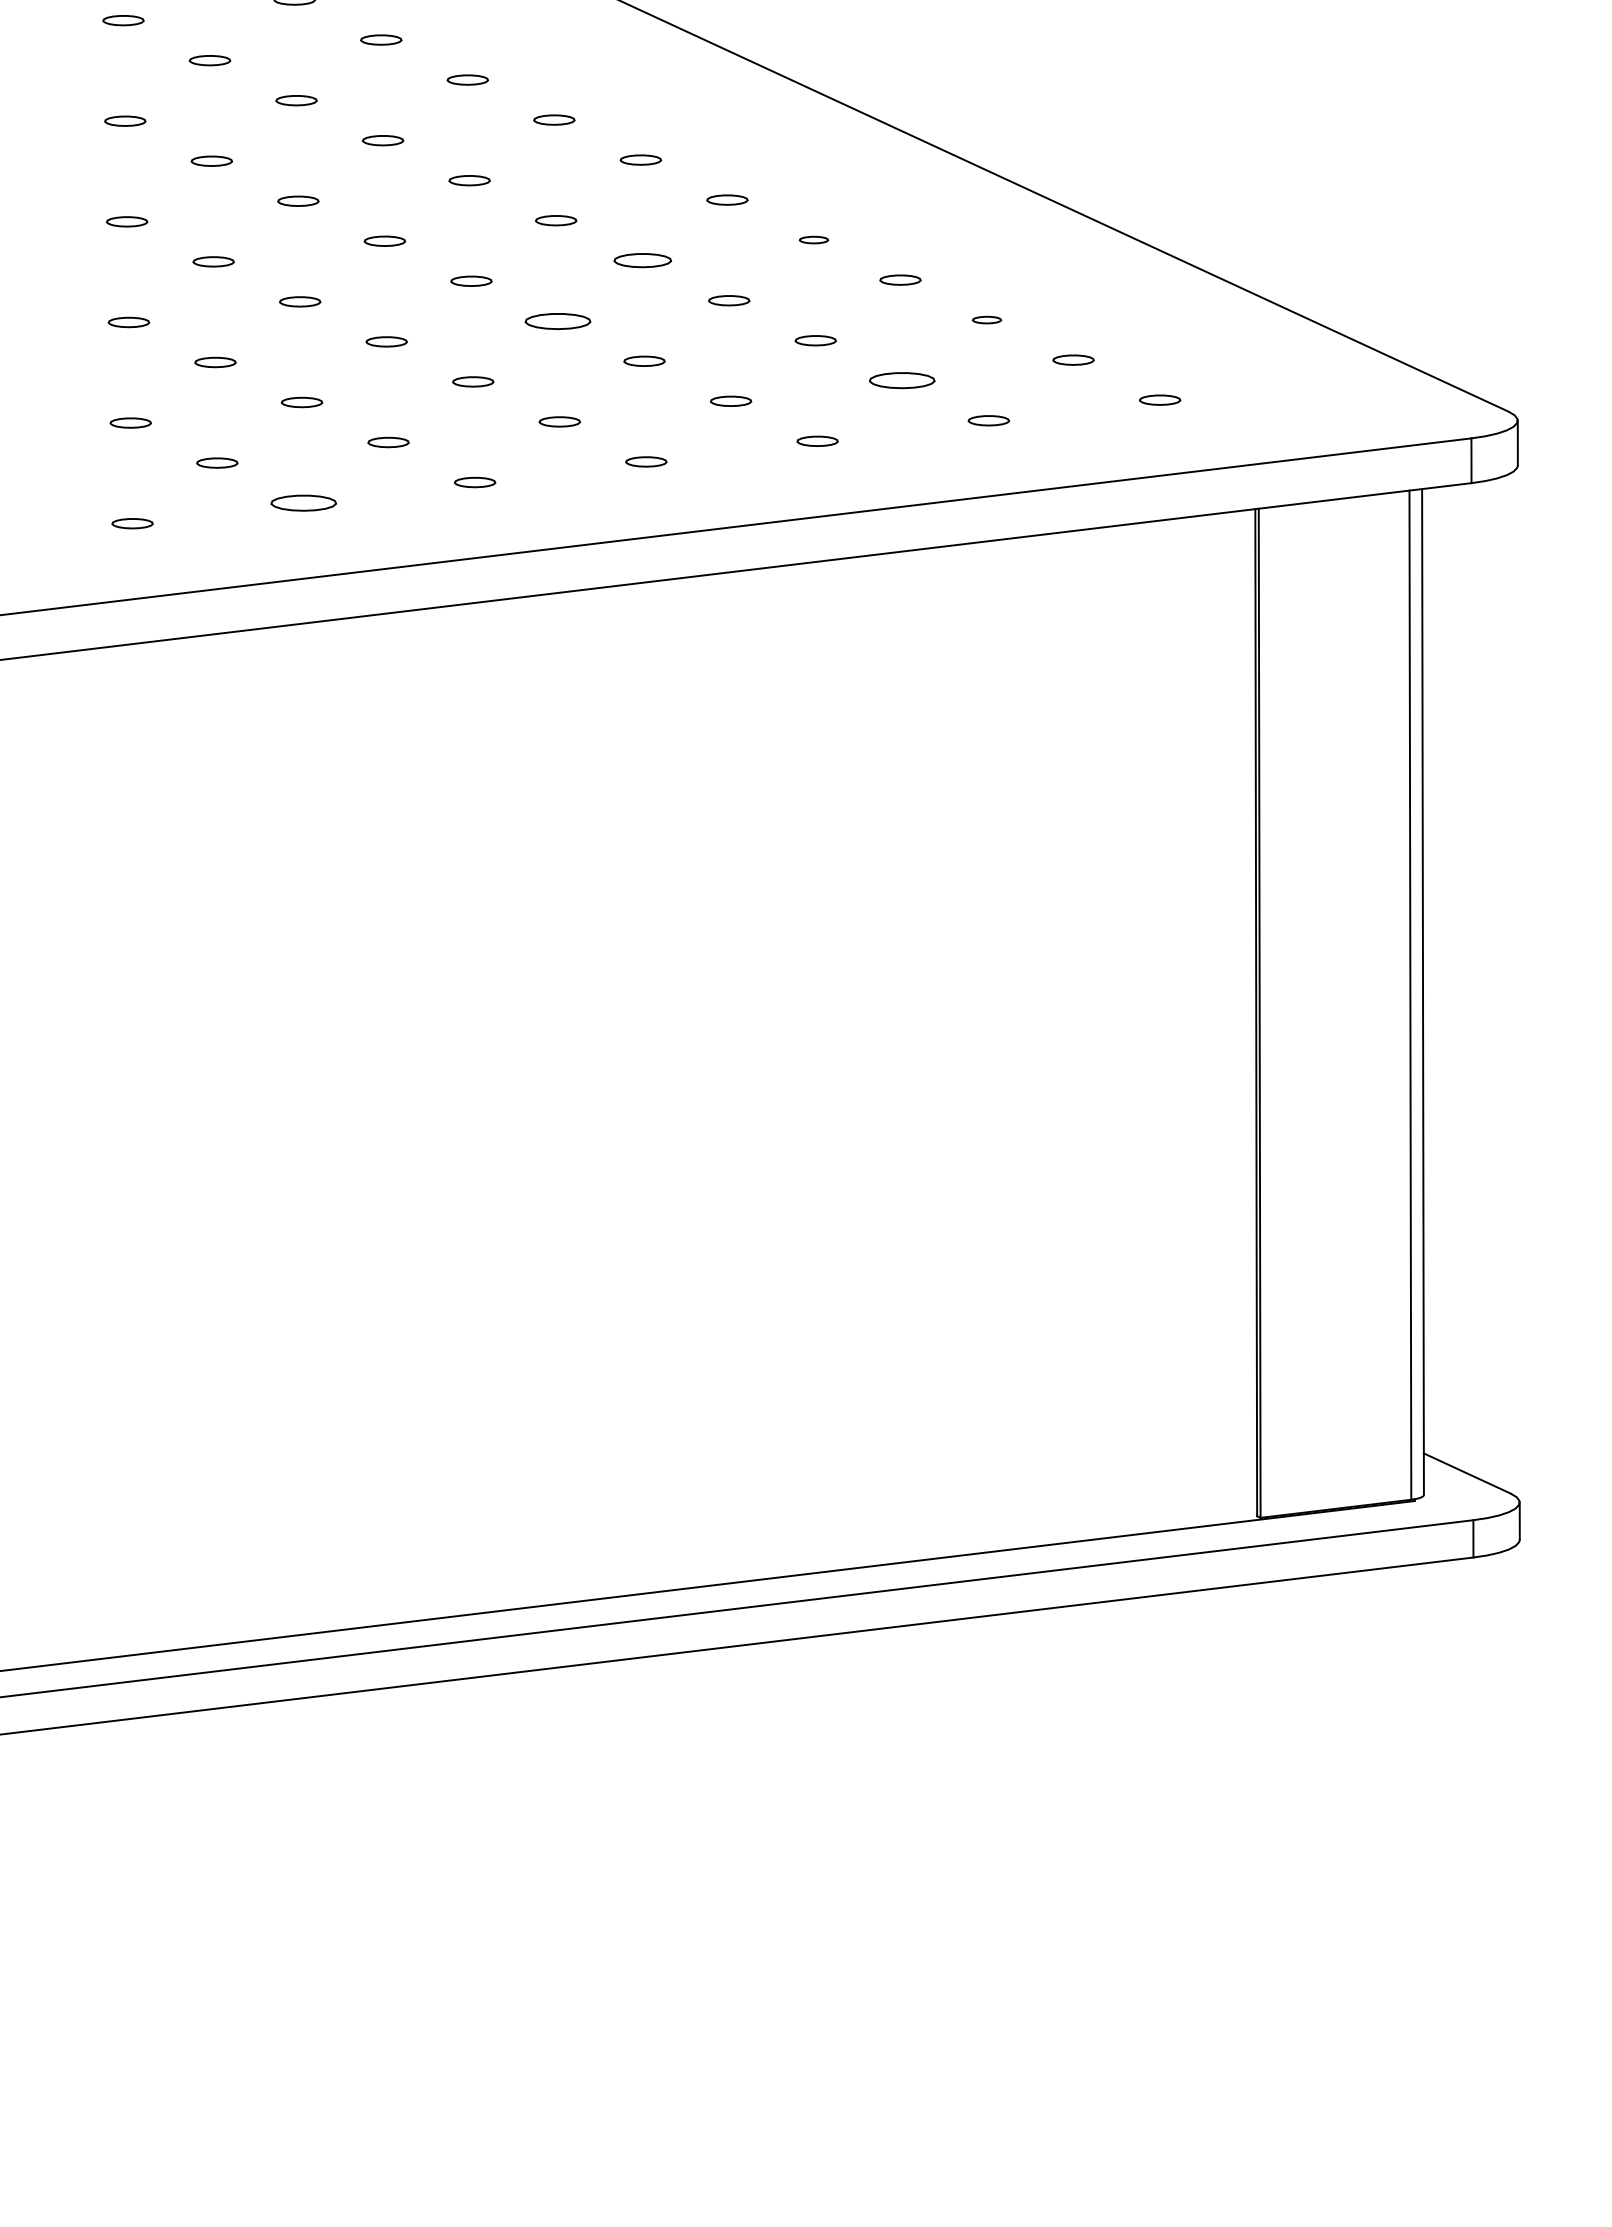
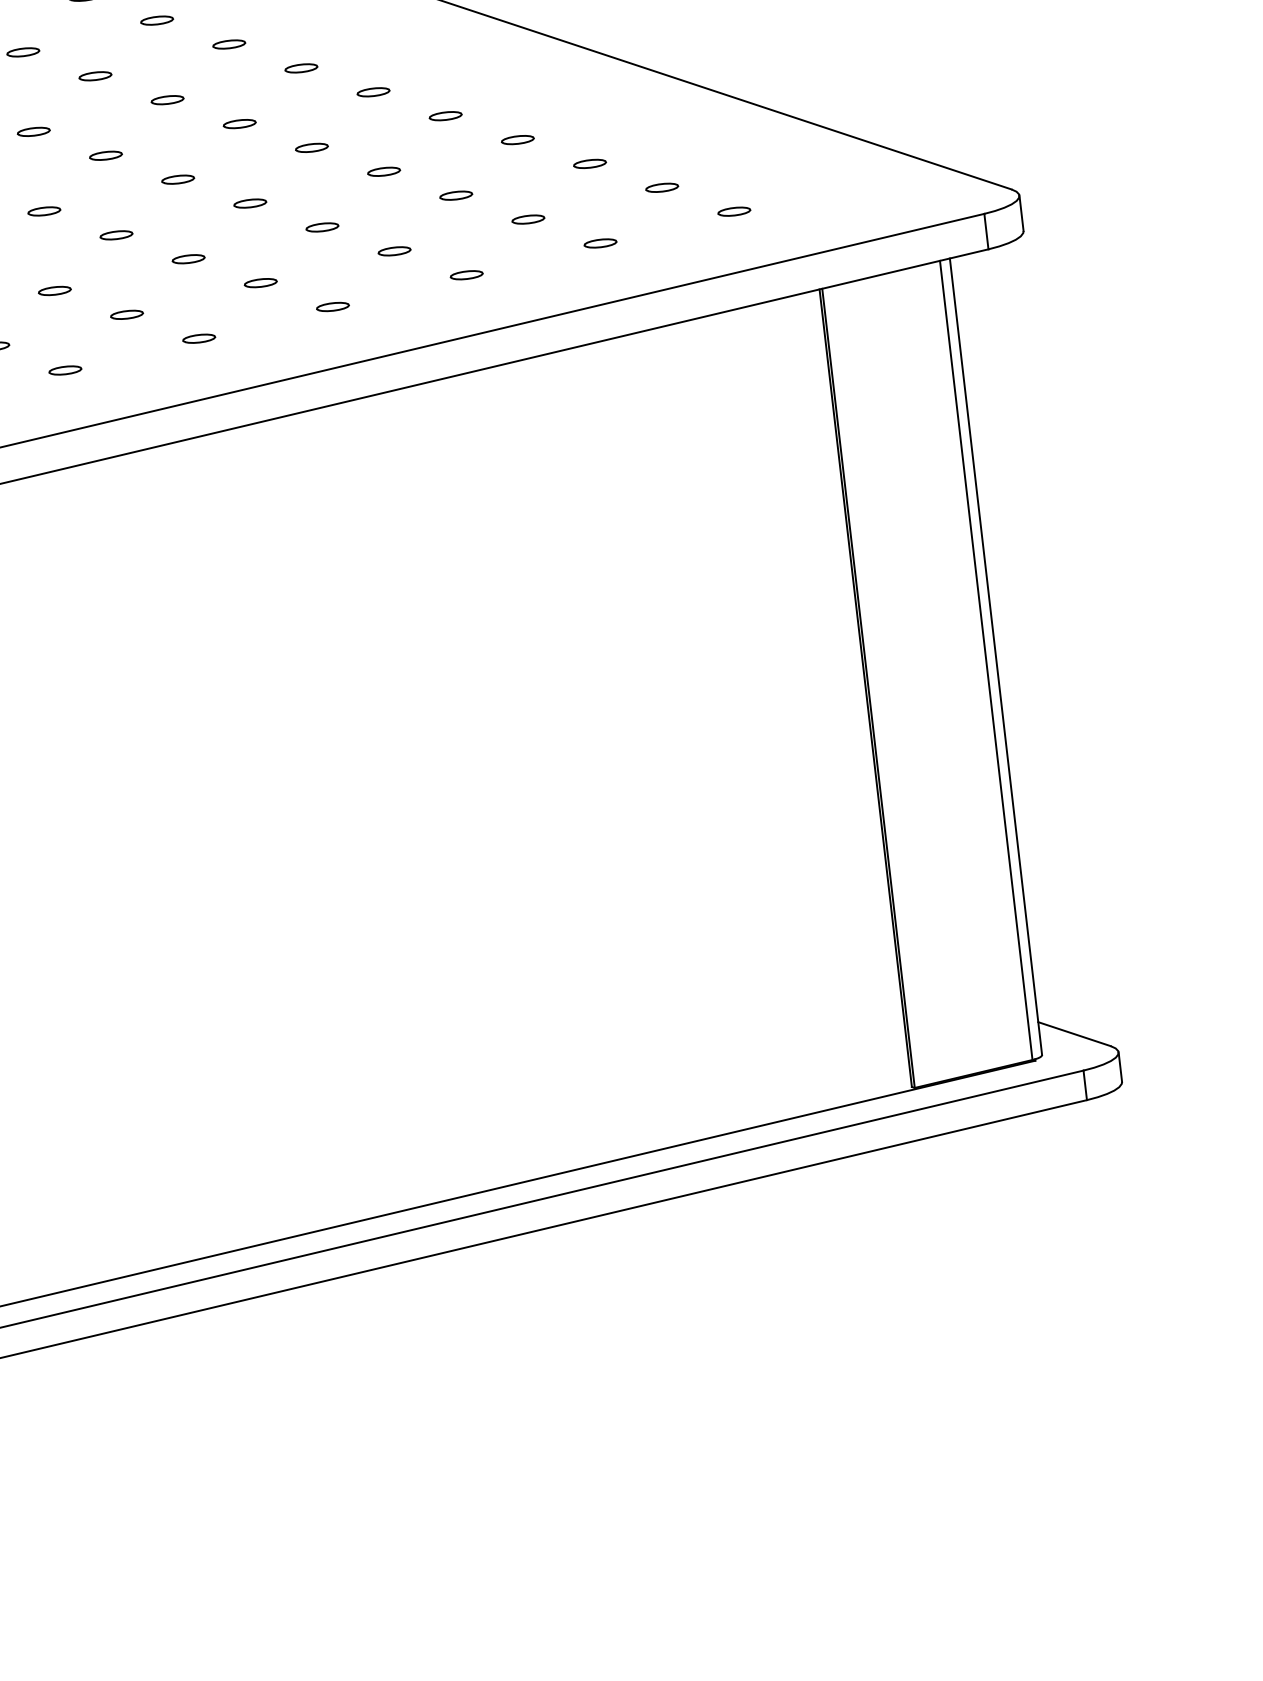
part: (813, 239) -> (445, 115), size x1.43
part: (642, 260) -> (311, 147), size x0.71
part: (986, 319) -> (589, 163), size x1.43
part: (557, 320) -> (249, 202), size x0.62
part: (902, 380) -> (528, 219), size x0.62
part: (303, 502) -> (65, 370), size x0.62

